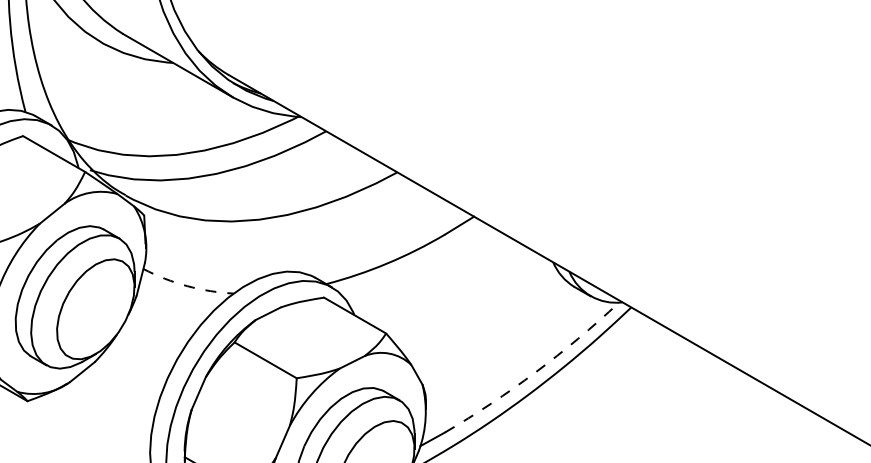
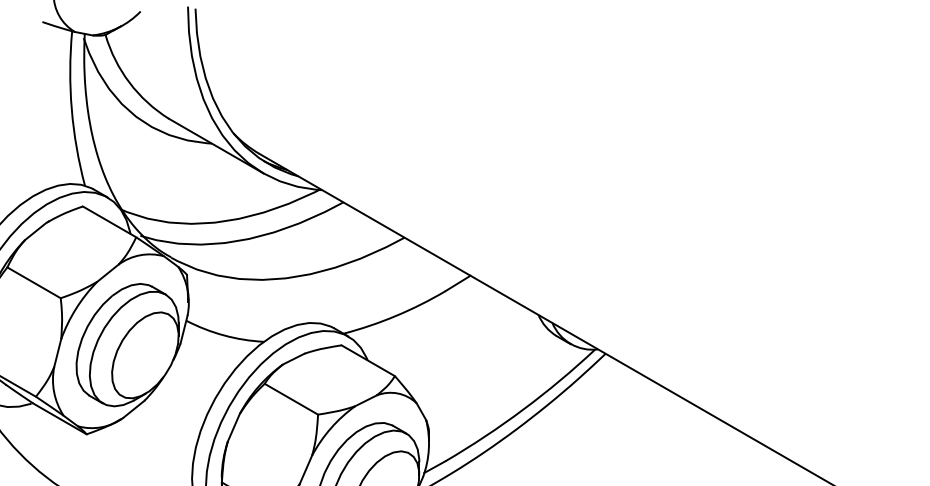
arc: (186, 286) -> (223, 335), dashed -> solid
arc: (535, 372) -> (523, 409), dashed -> solid

